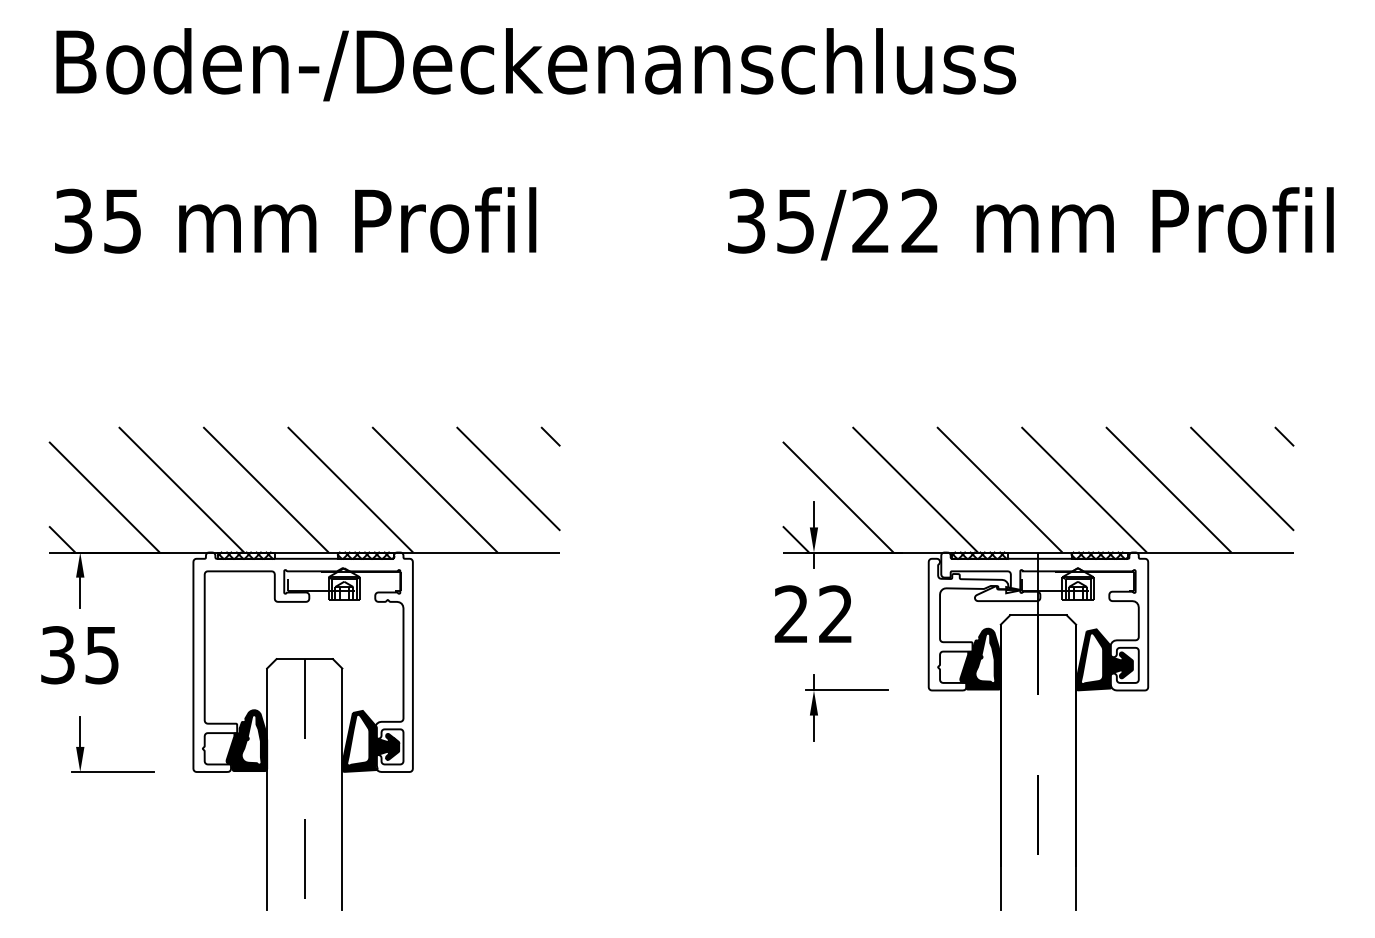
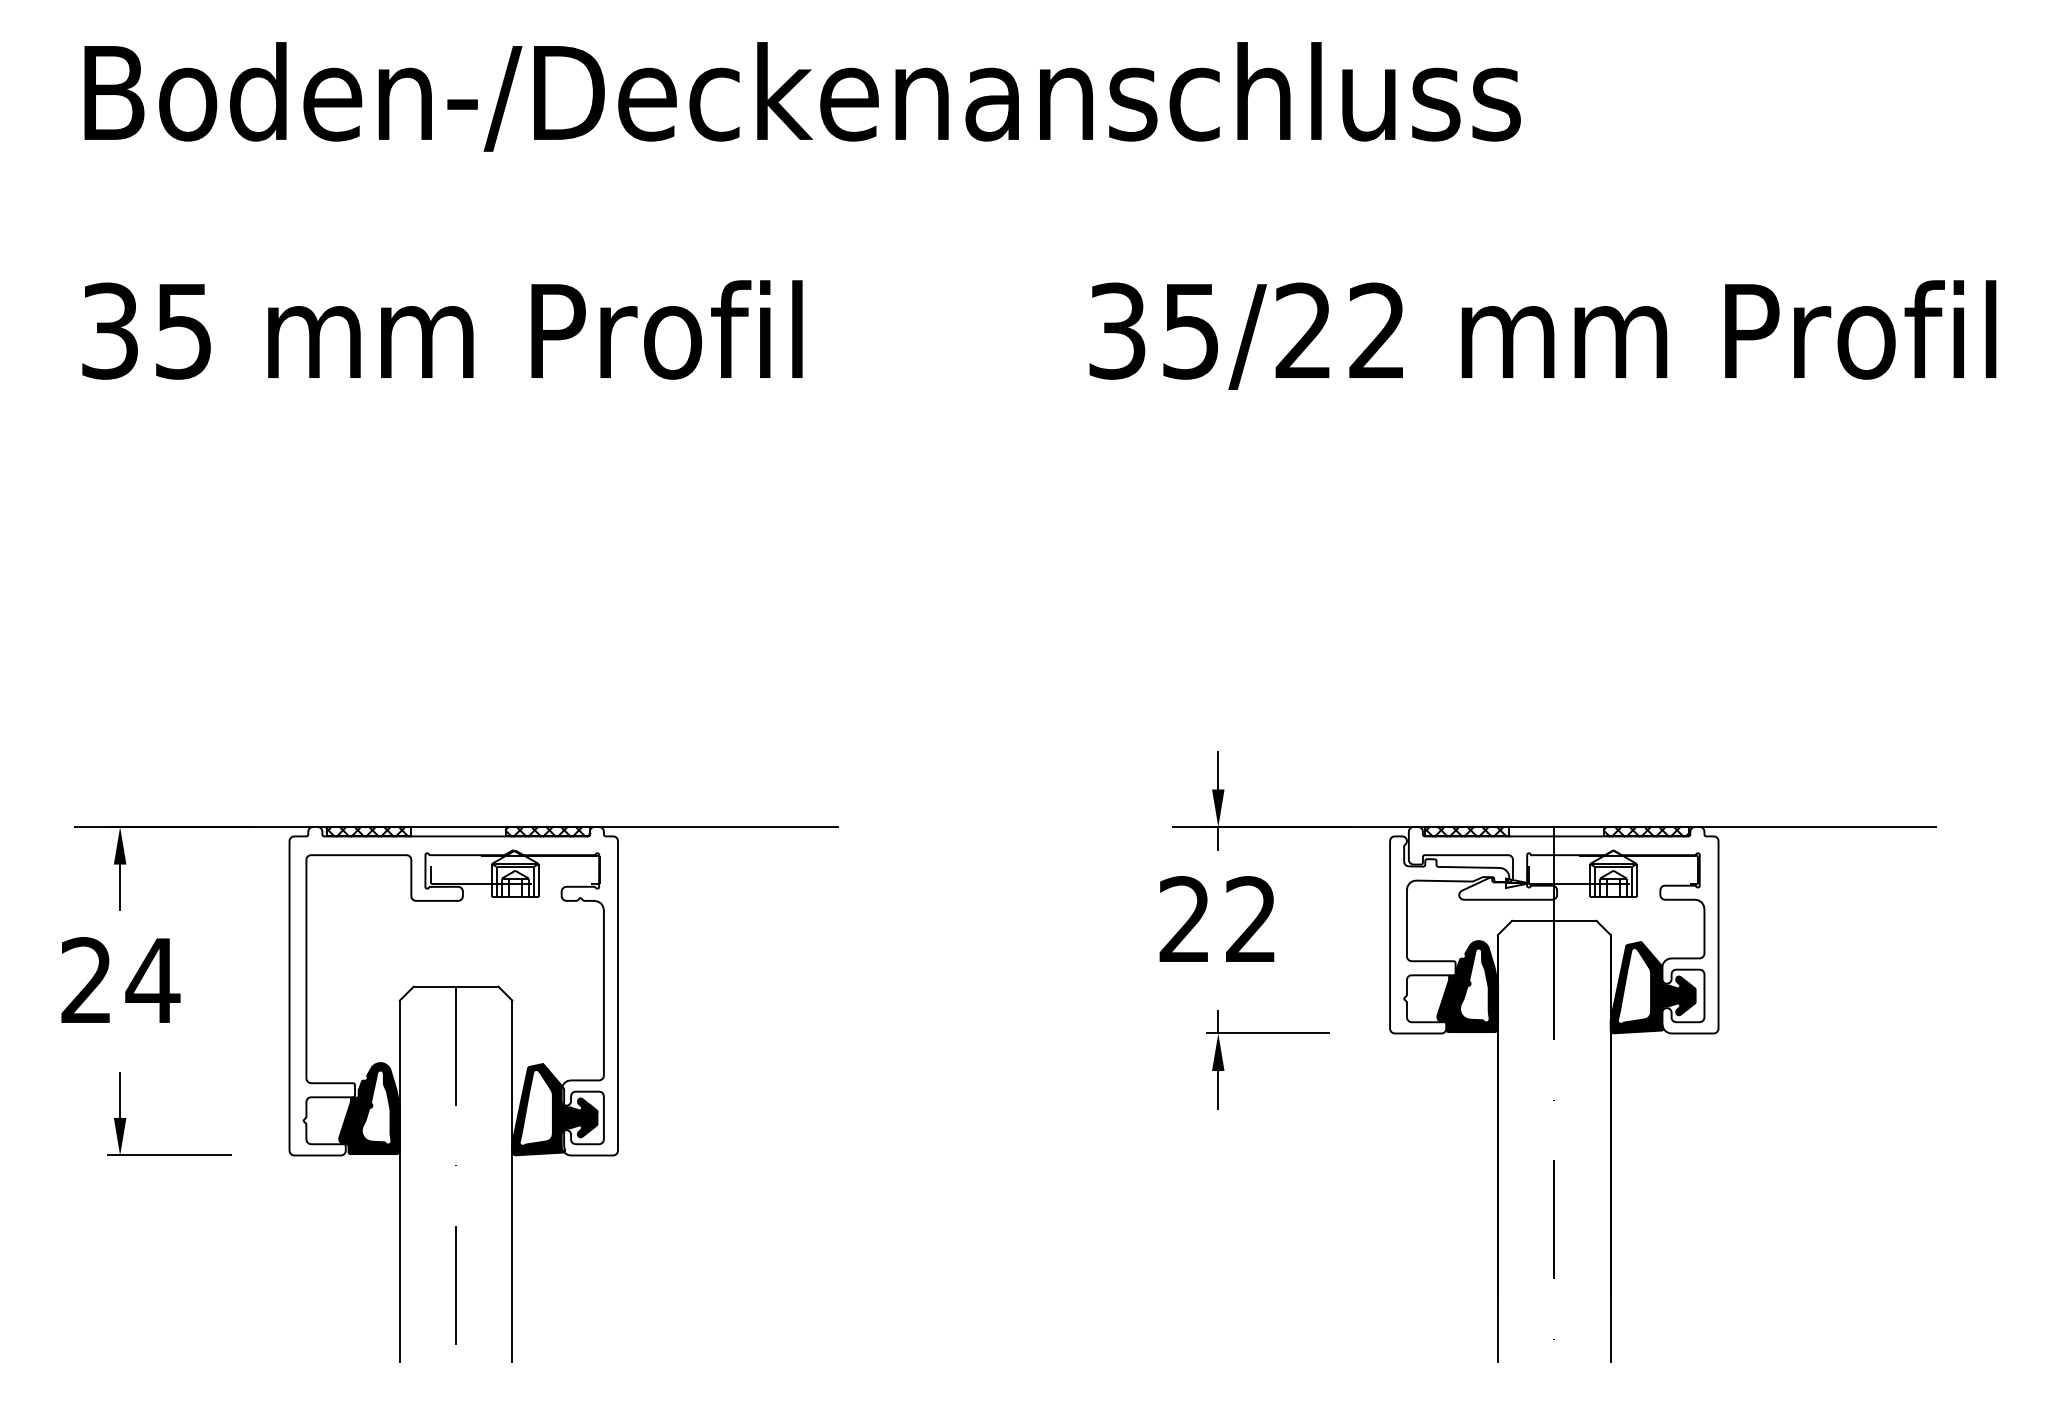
hatch: (304, 489) -> (455, 732), removed
hatch: (1038, 489) -> (1554, 732), removed
text: (80, 655) -> (120, 981), 35 -> 24

